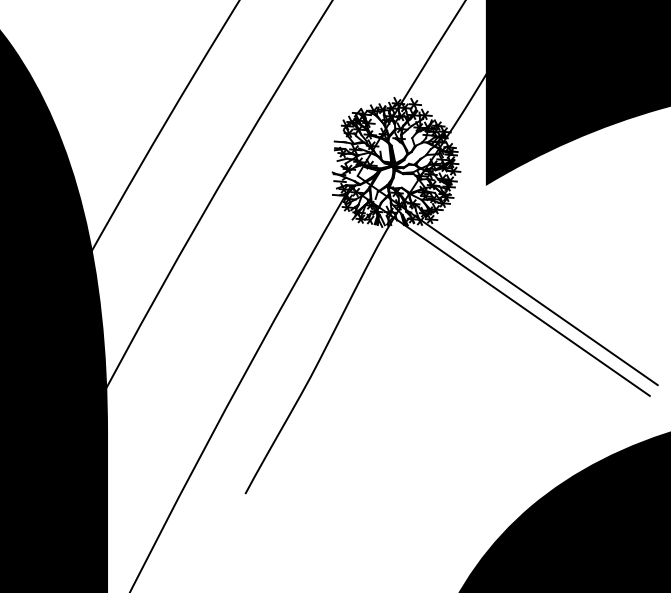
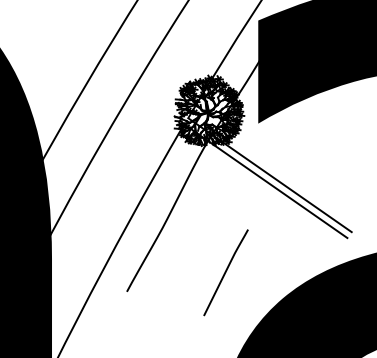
curve: (425, 458) -> (225, 272), added

